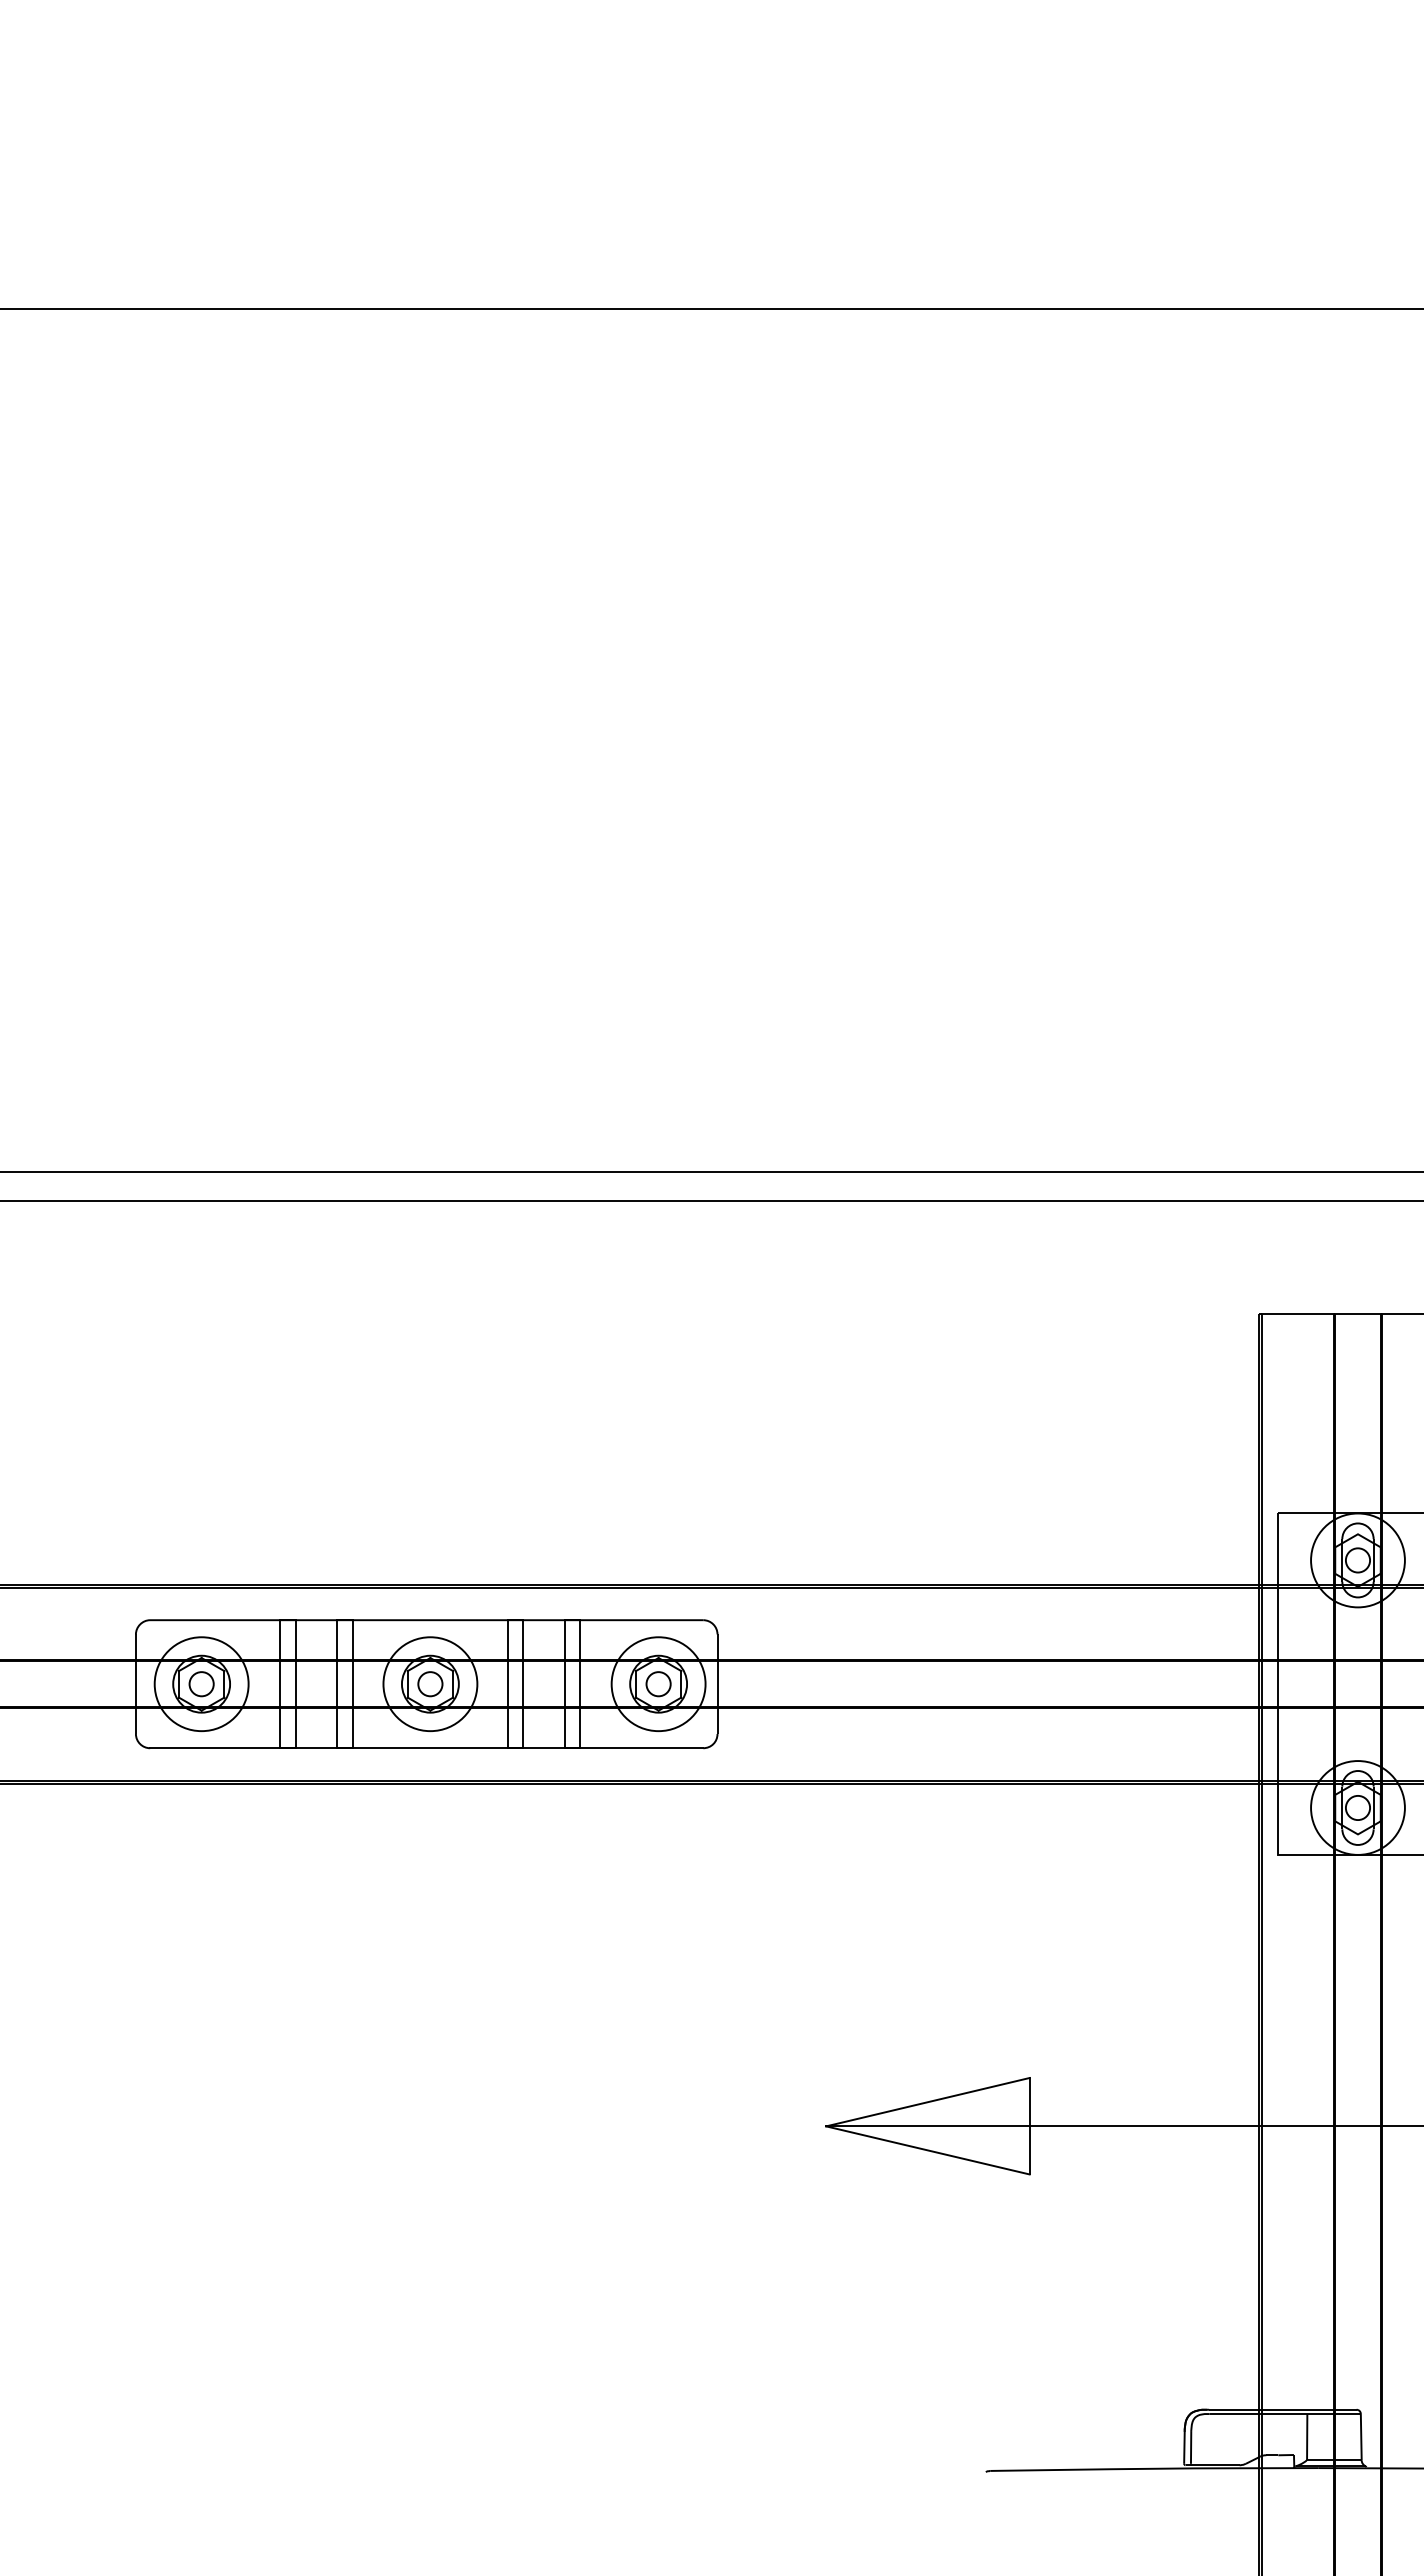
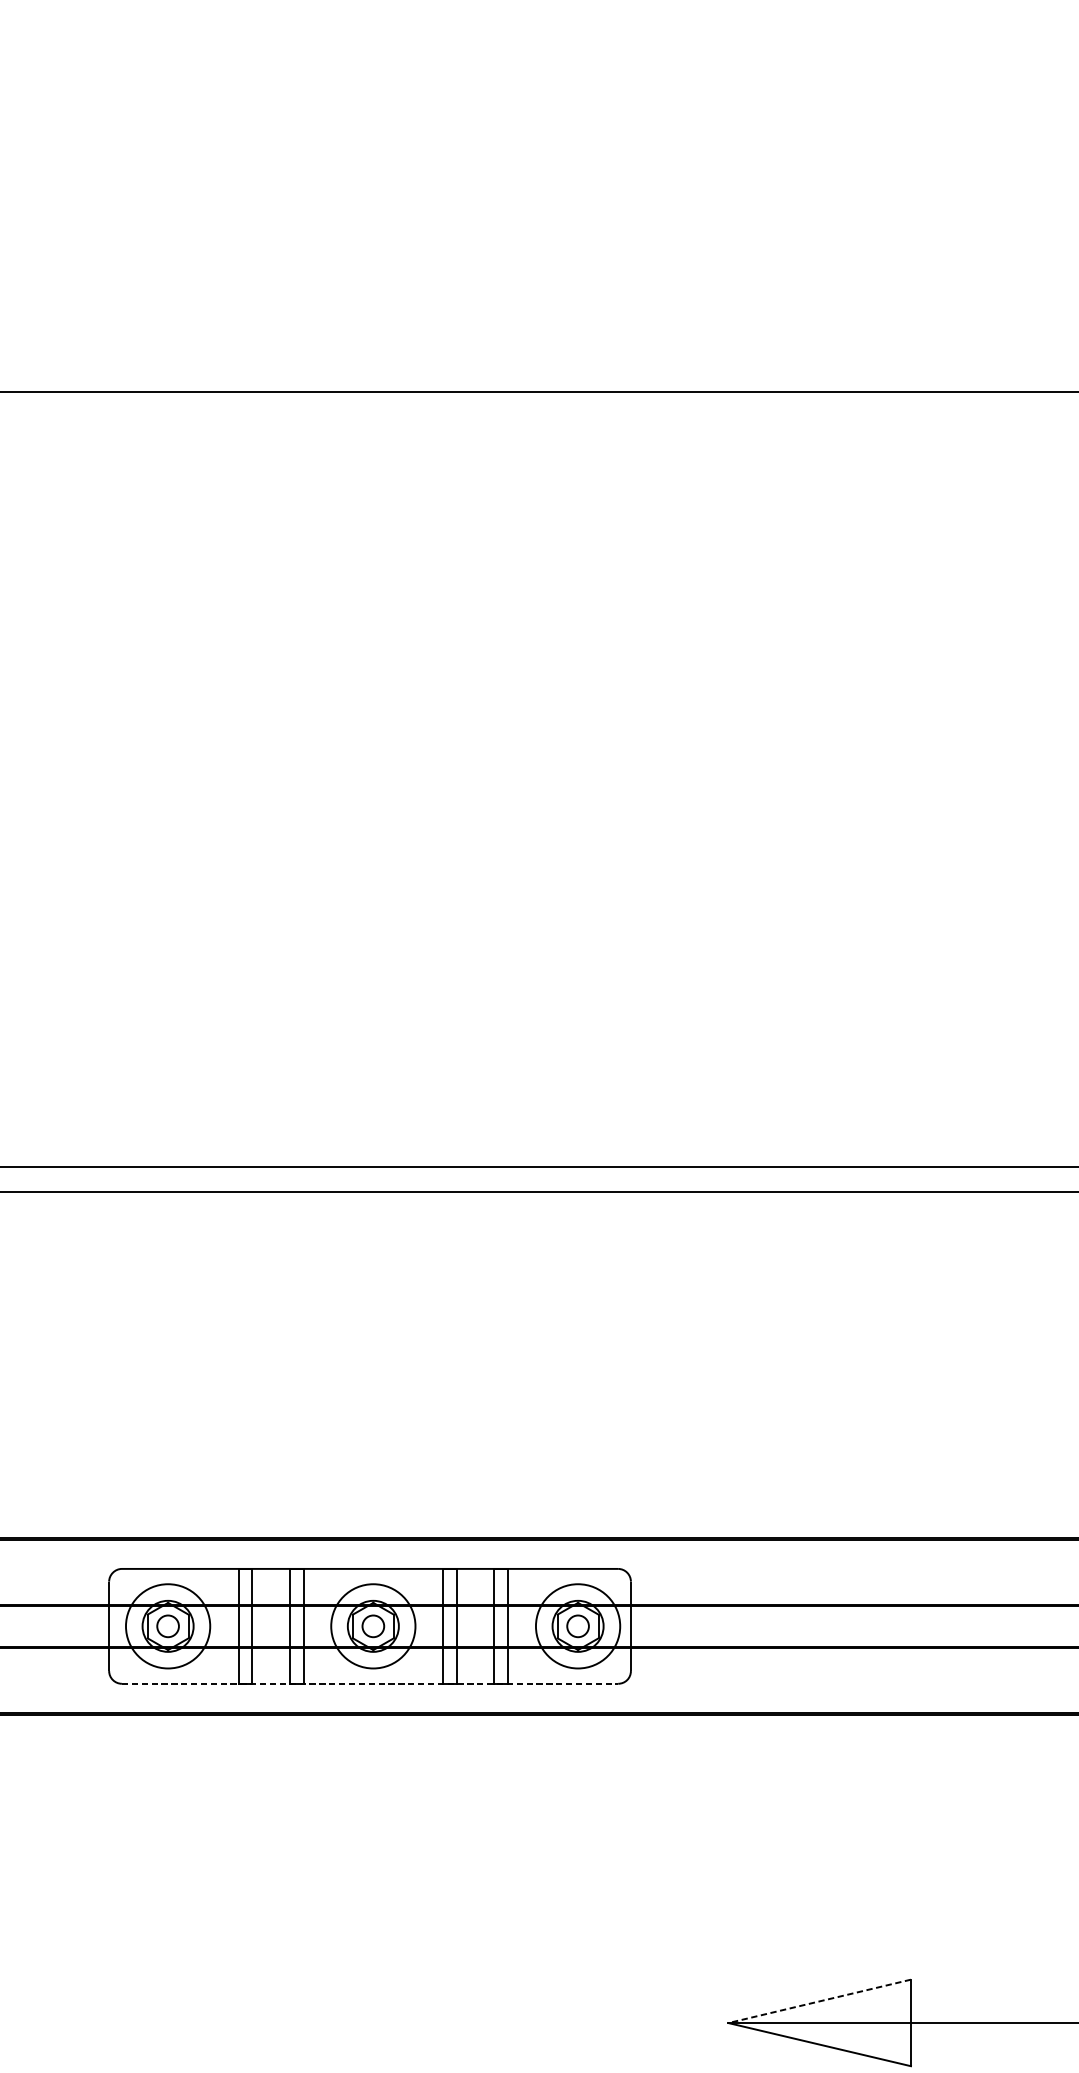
line: (426, 1748) -> (369, 1684), solid -> dashed
line: (927, 2102) -> (819, 2001), solid -> dashed

